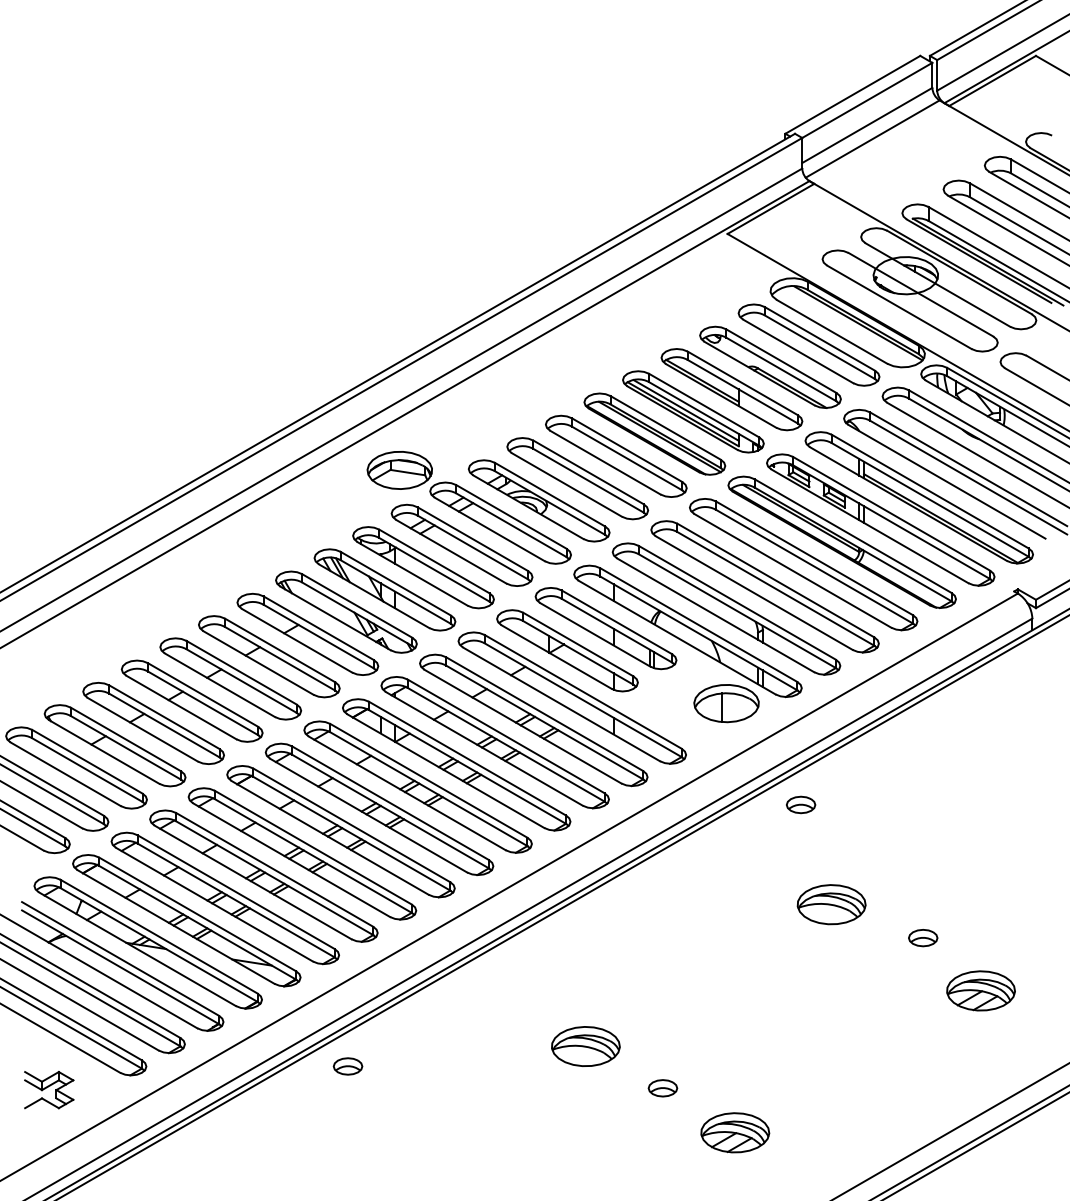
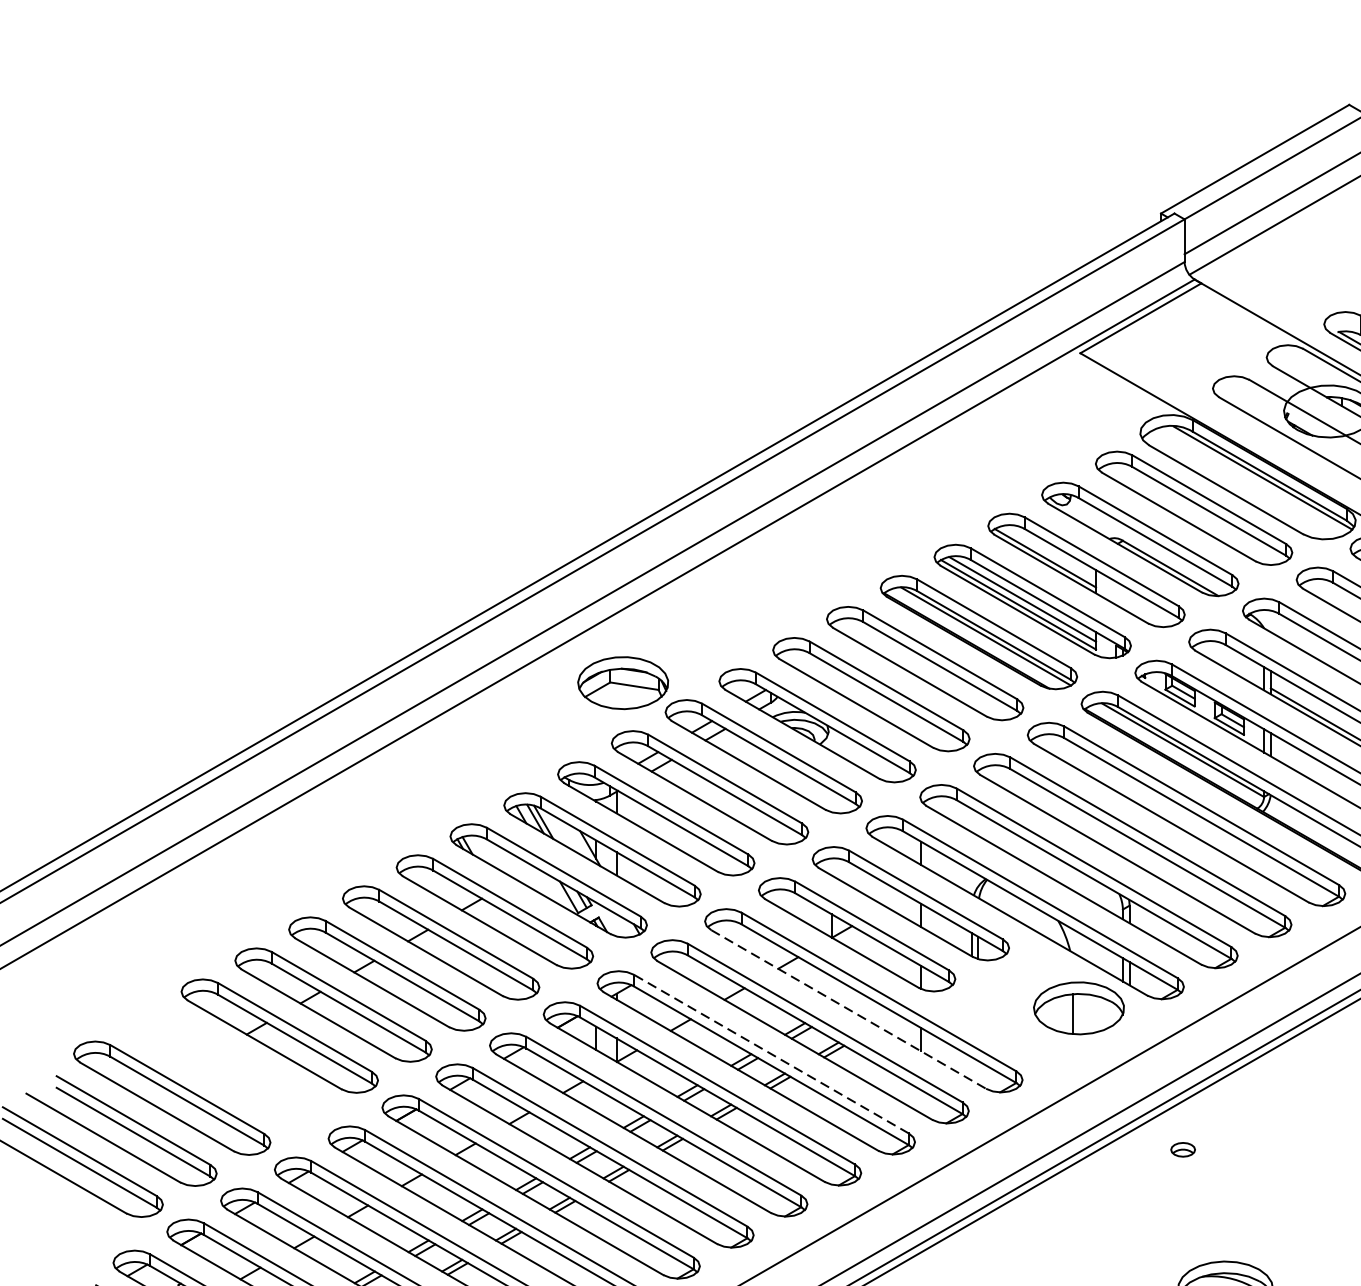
line: (561, 704) -> (848, 1009), solid -> dashed
line: (506, 736) -> (771, 1054), solid -> dashed
part: (114, 745) -> (225, 1066), removed
part: (801, 804) -> (1183, 1149), size x0.6

